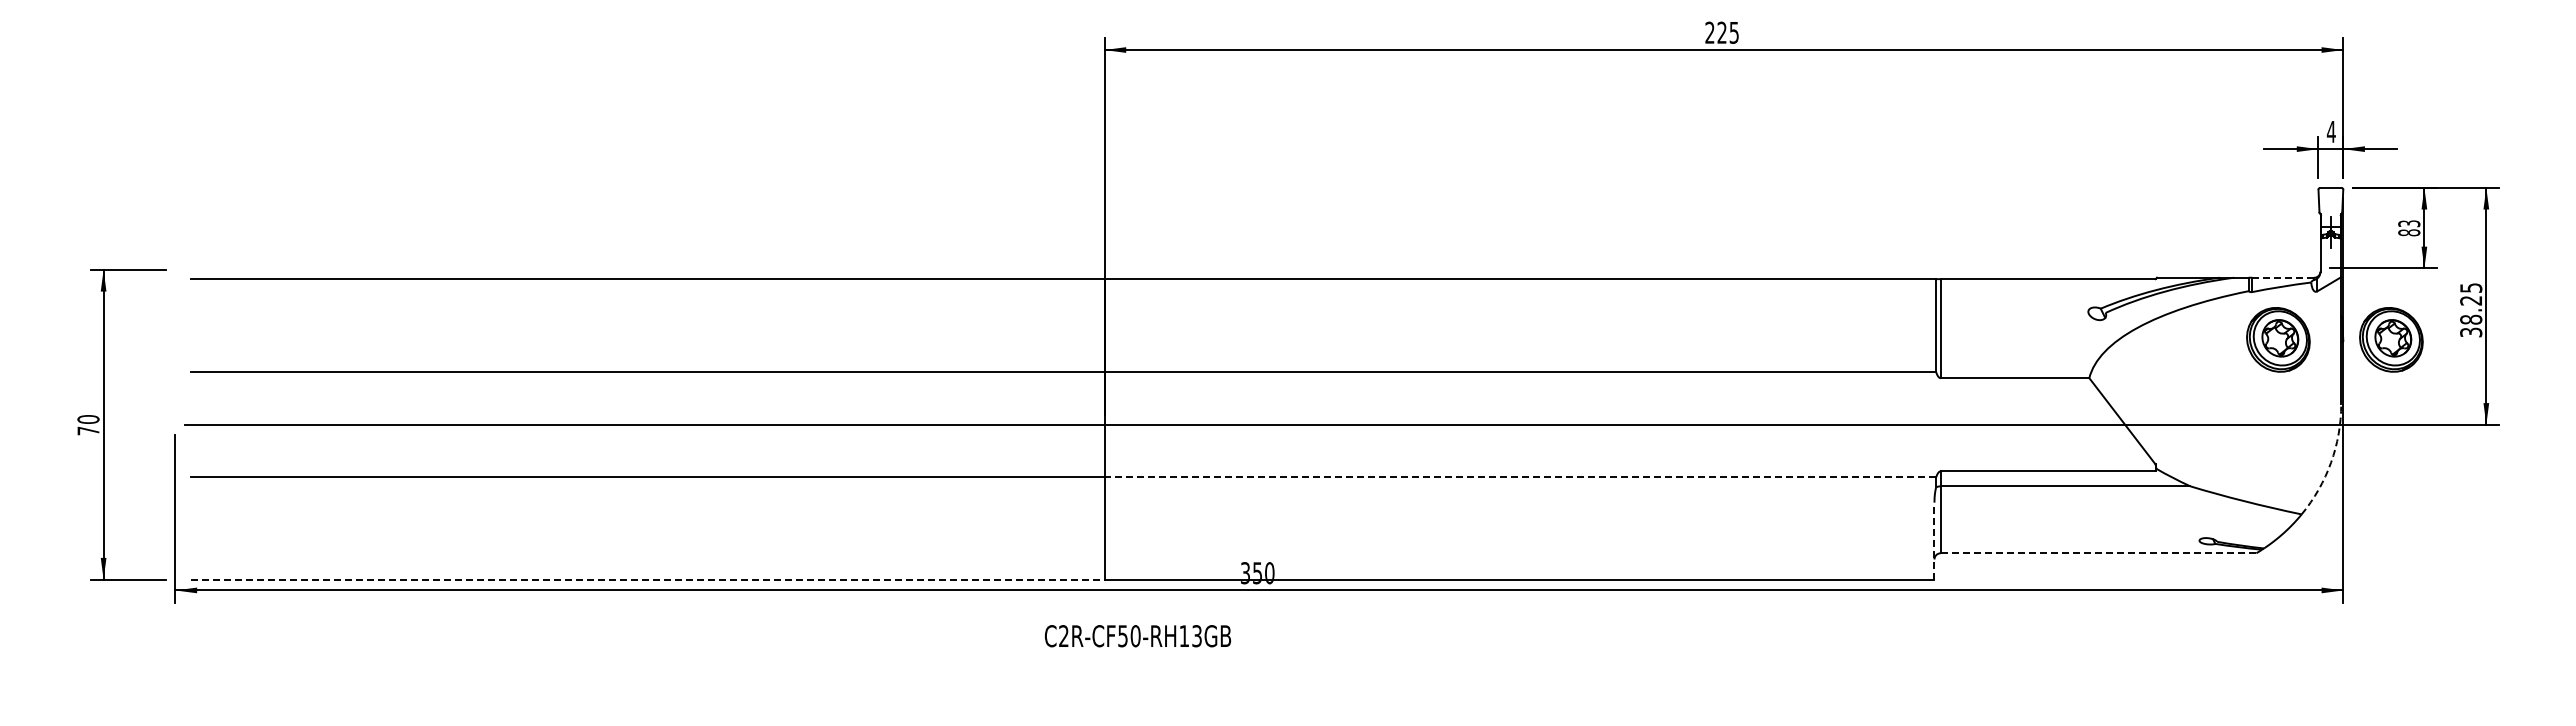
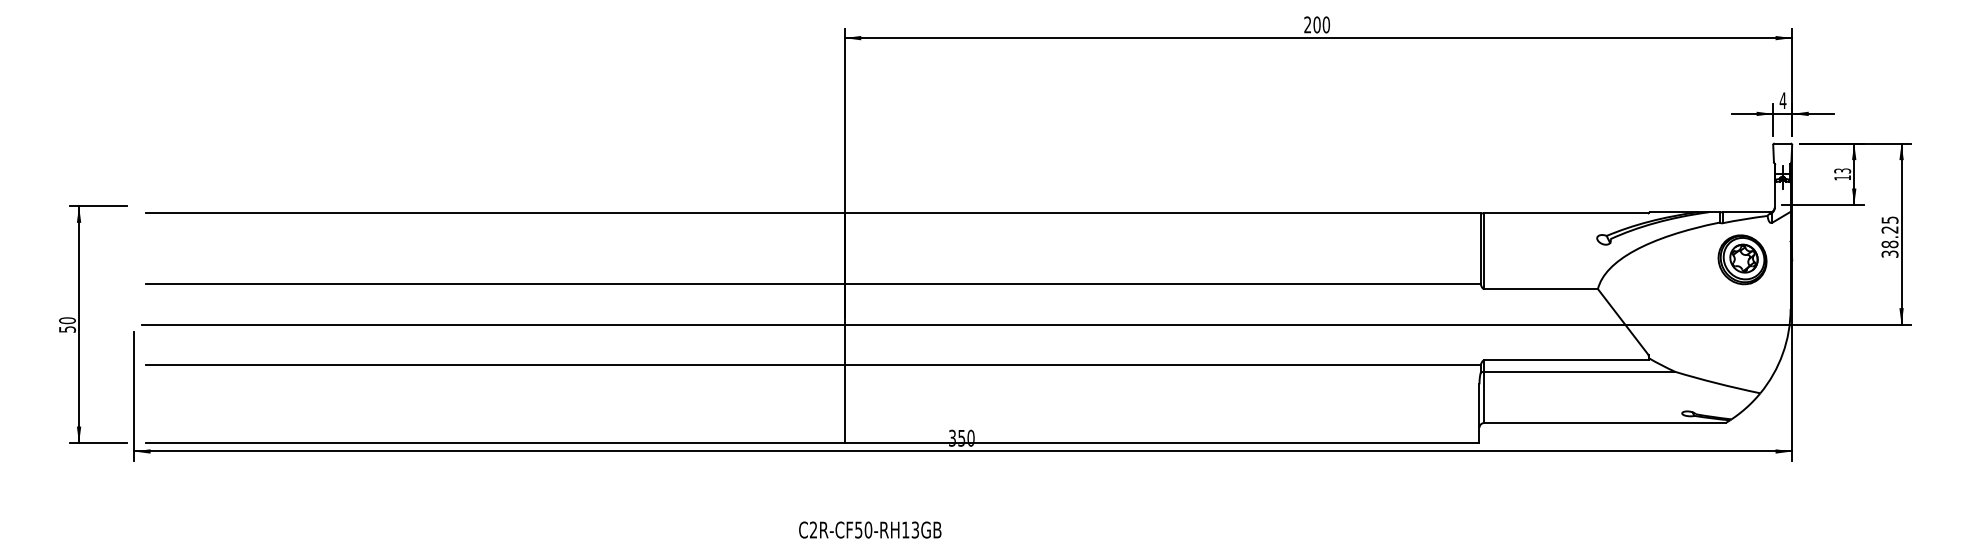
text: (1728, 32) -> (1321, 24), 225 -> 200
text: (2409, 232) -> (1842, 177), 83 -> 13
line: (2283, 277) -> (1746, 212), dashed -> solid
part: (2391, 339) -> (1829, 259), removed
text: (88, 430) -> (67, 329), 70 -> 50
arc: (2331, 462) -> (1783, 353), dashed -> solid
line: (1520, 477) -> (1162, 365), dashed -> solid
line: (1934, 540) -> (1479, 413), dashed -> solid
line: (2098, 553) -> (1604, 423), dashed -> solid
line: (647, 579) -> (495, 443), dashed -> solid
text: (1137, 636) -> (869, 530), moved

